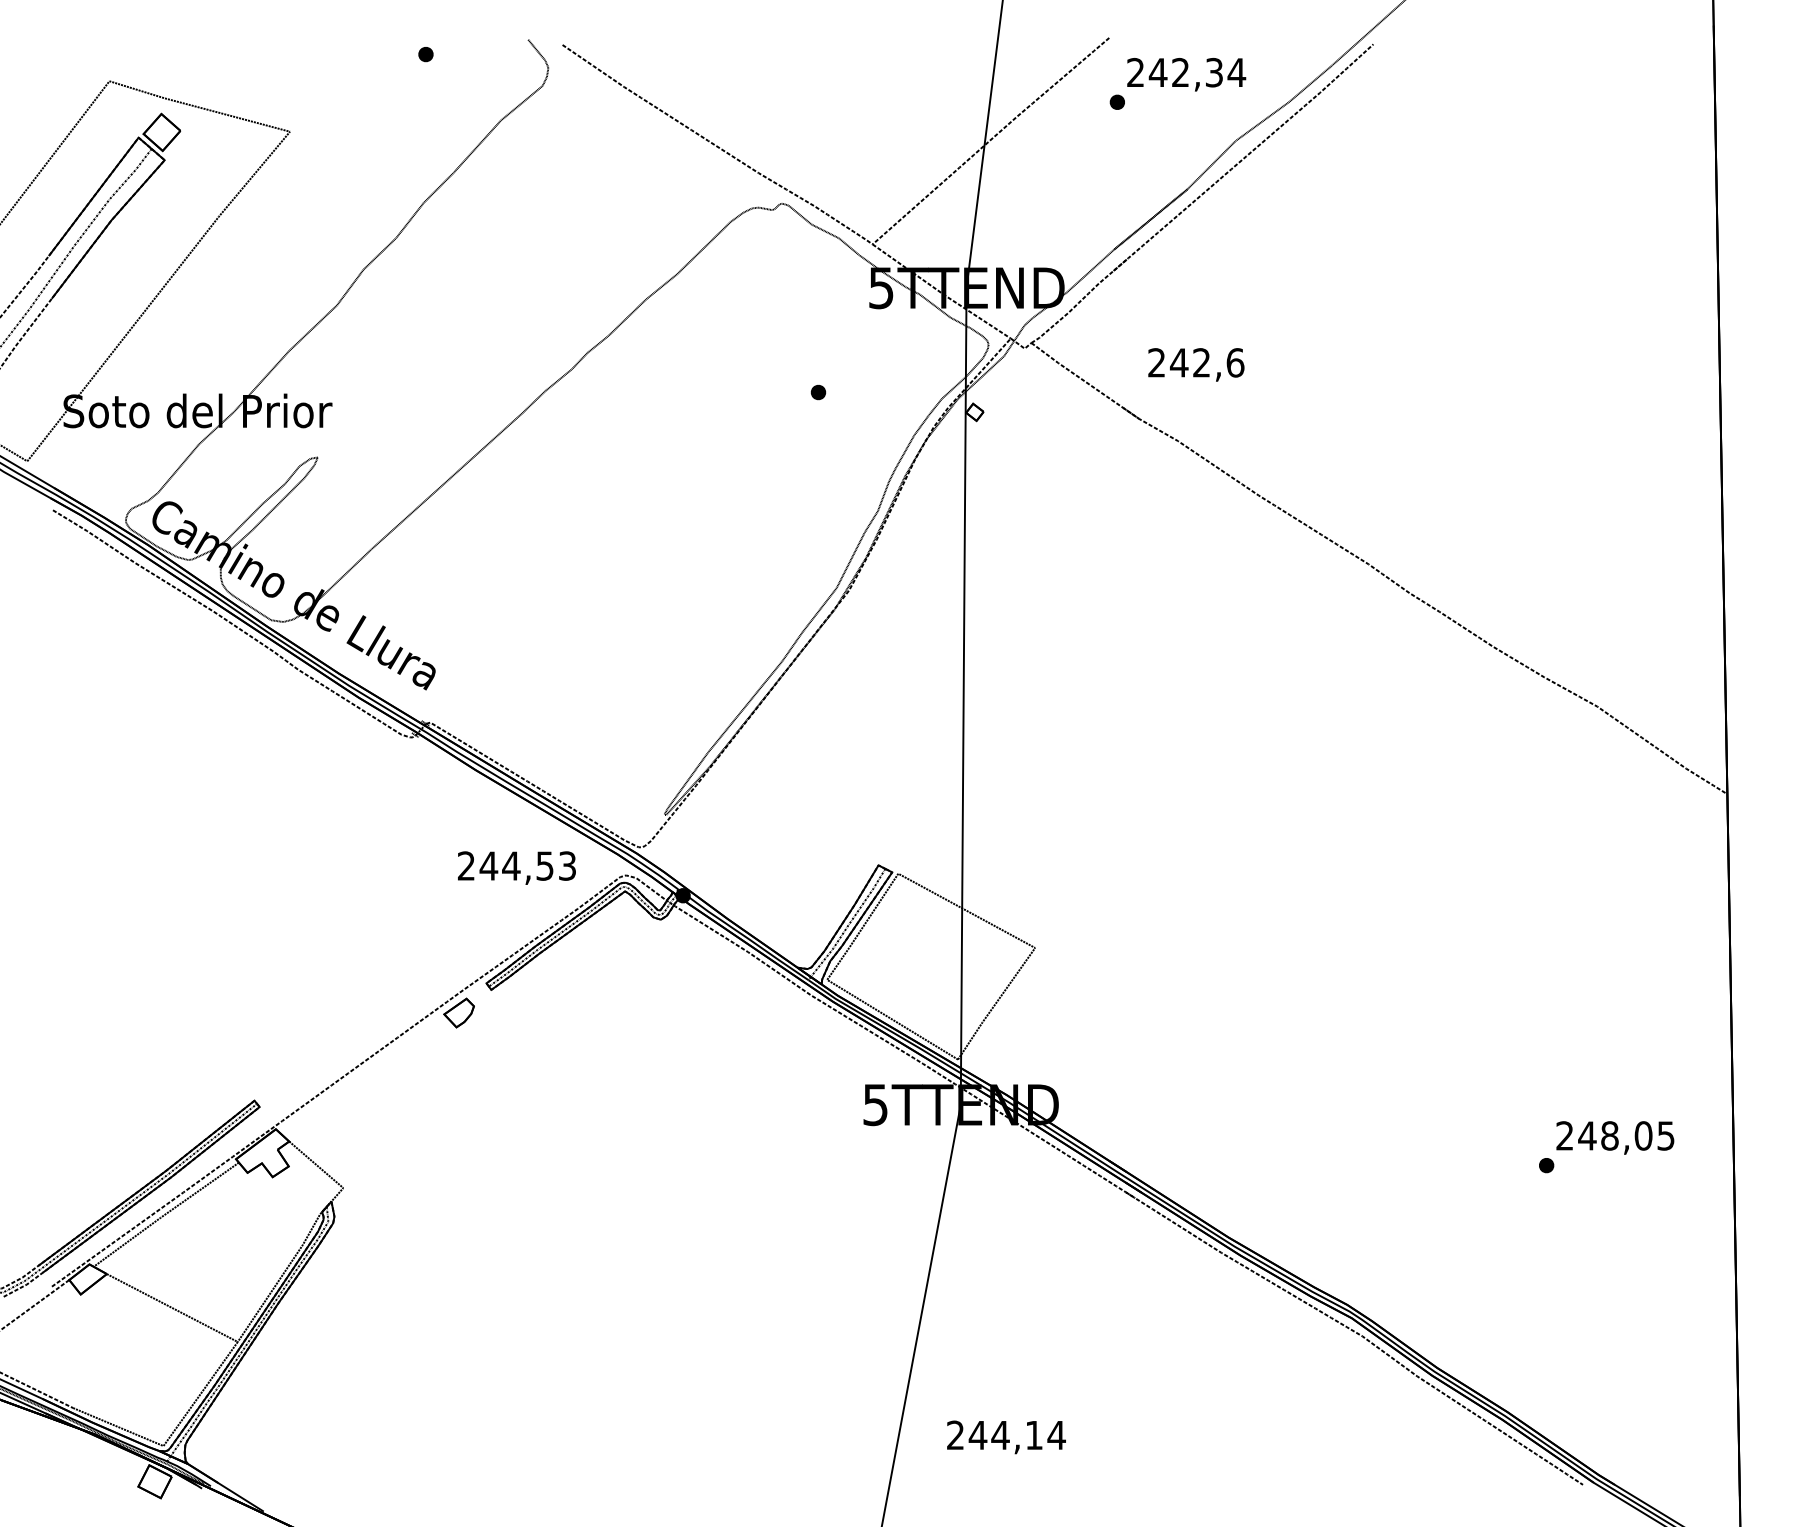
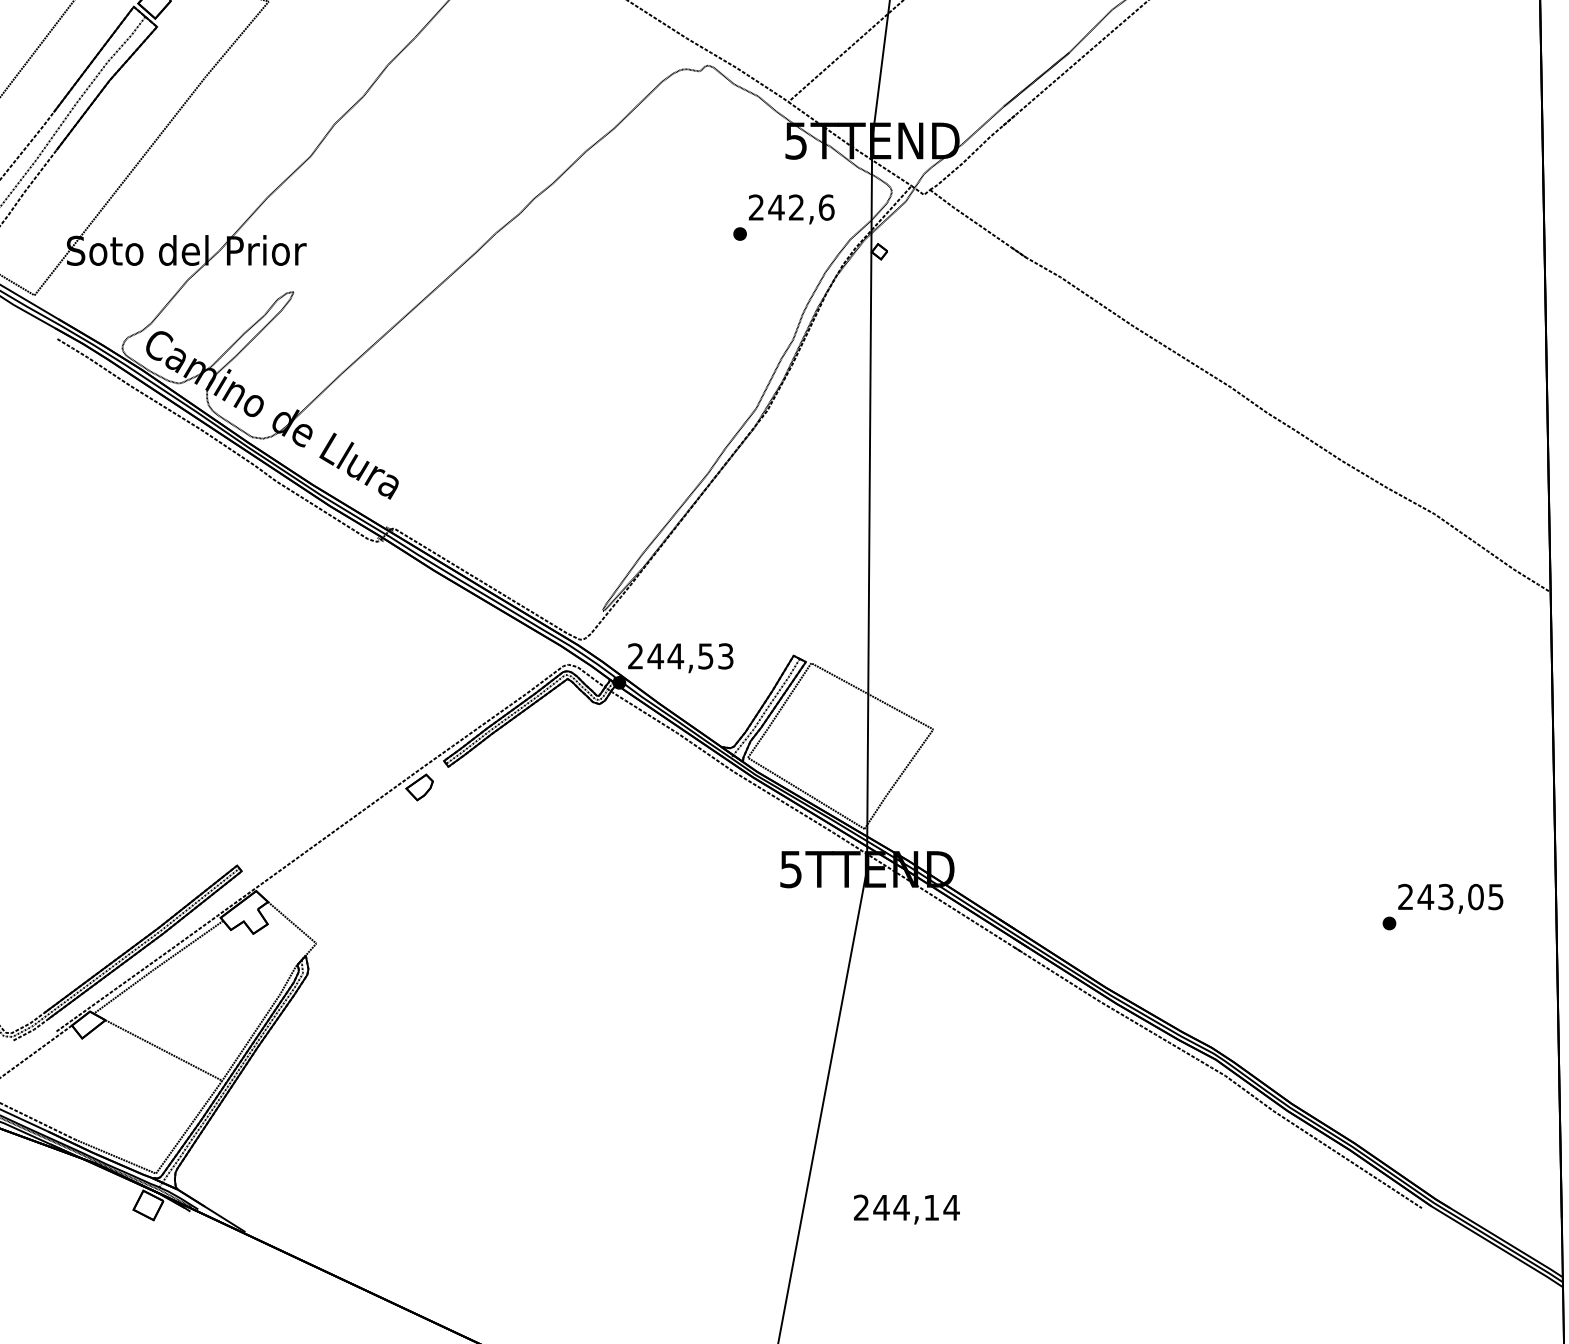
text: (1196, 364) -> (791, 209), moved
text: (516, 867) -> (680, 657), moved
text: (1609, 1135) -> (1445, 896), 248,05 -> 243,05
text: (1006, 1437) -> (906, 1209), moved

